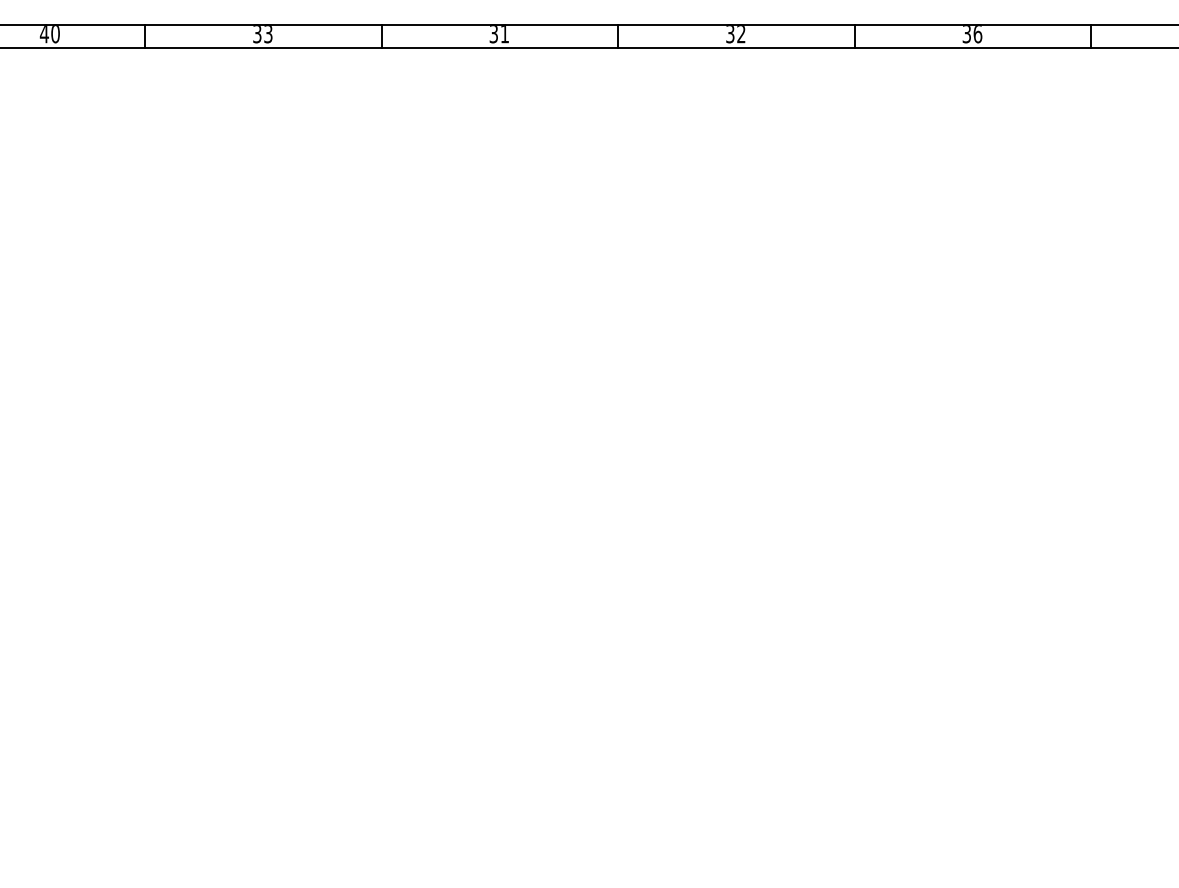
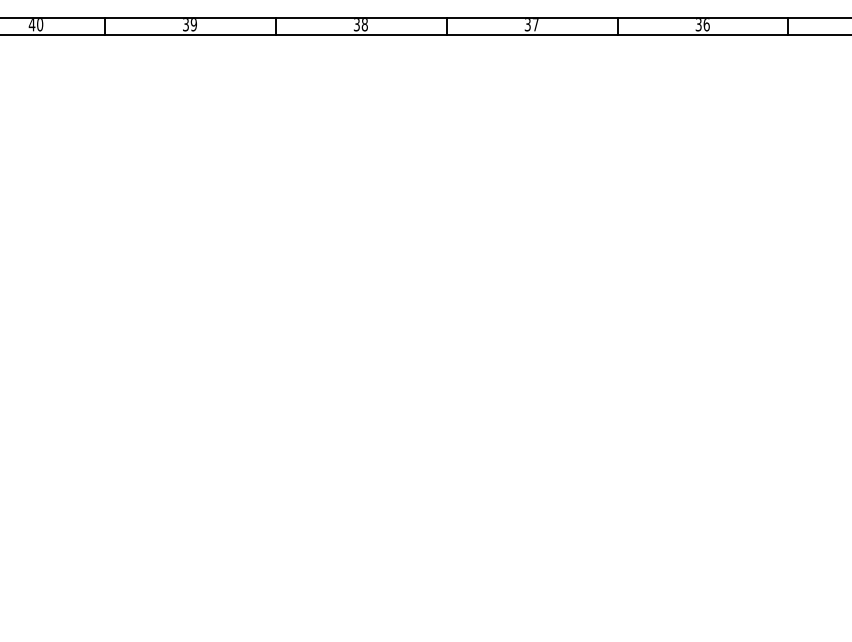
text: (268, 34) -> (194, 25), 33 -> 39
text: (504, 34) -> (364, 25), 31 -> 38
text: (741, 34) -> (535, 25), 32 -> 37

